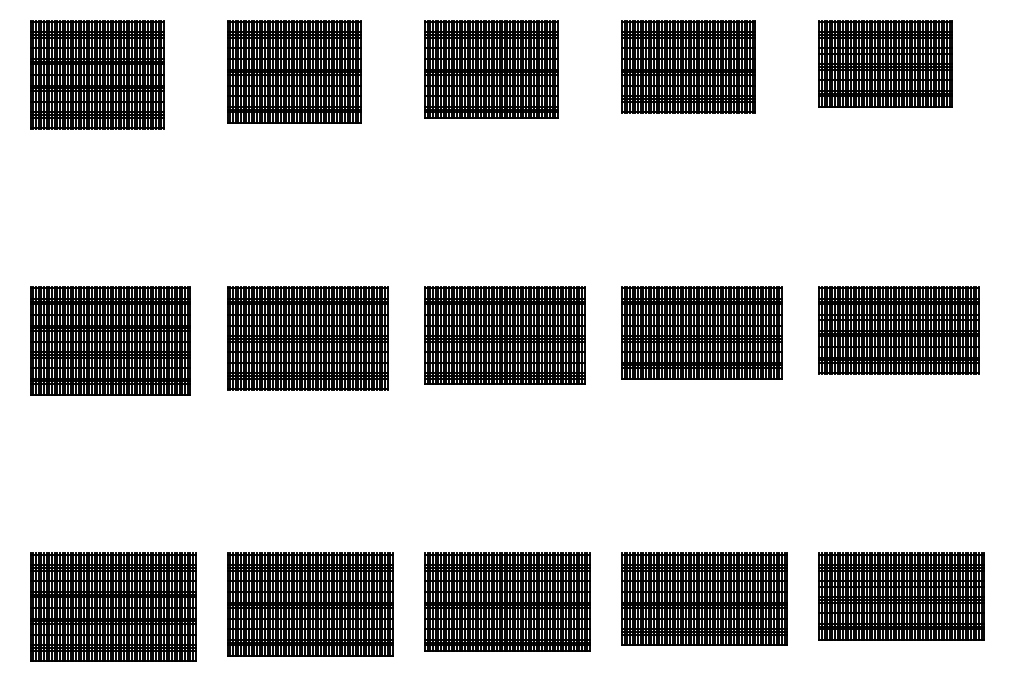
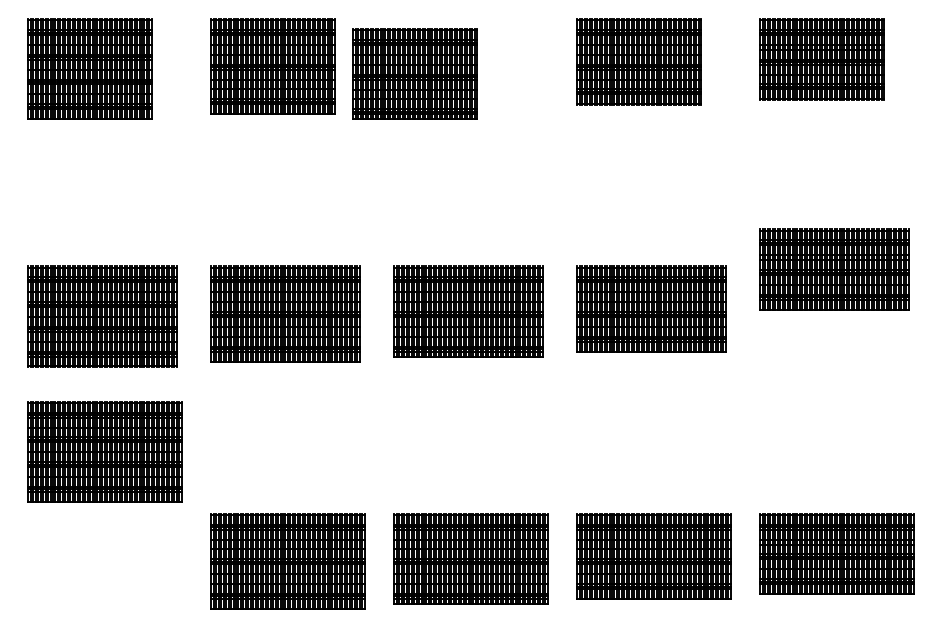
part: (490, 68) -> (414, 73), moved
part: (898, 330) -> (834, 269), moved
part: (112, 607) -> (104, 451), moved

